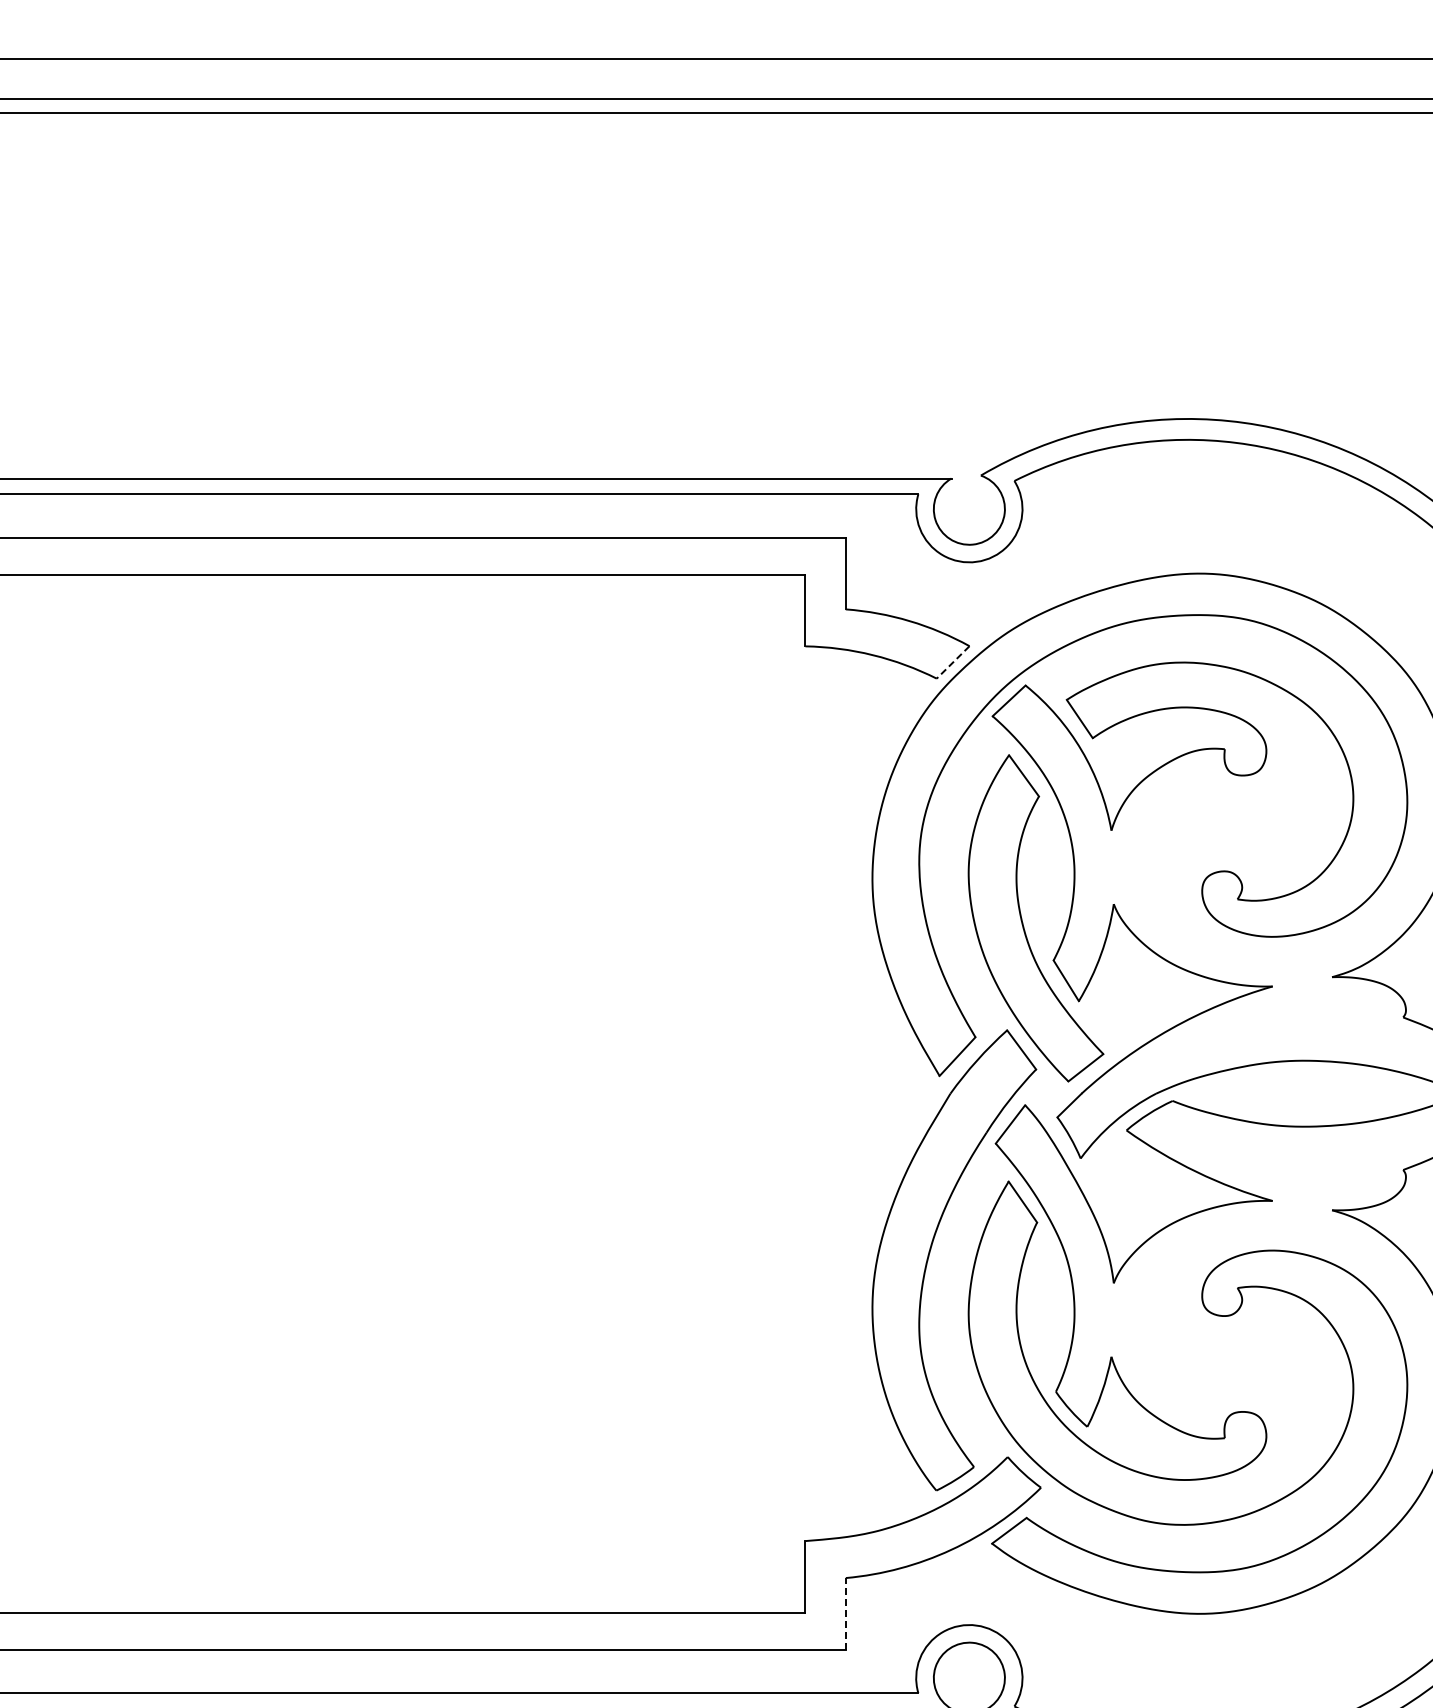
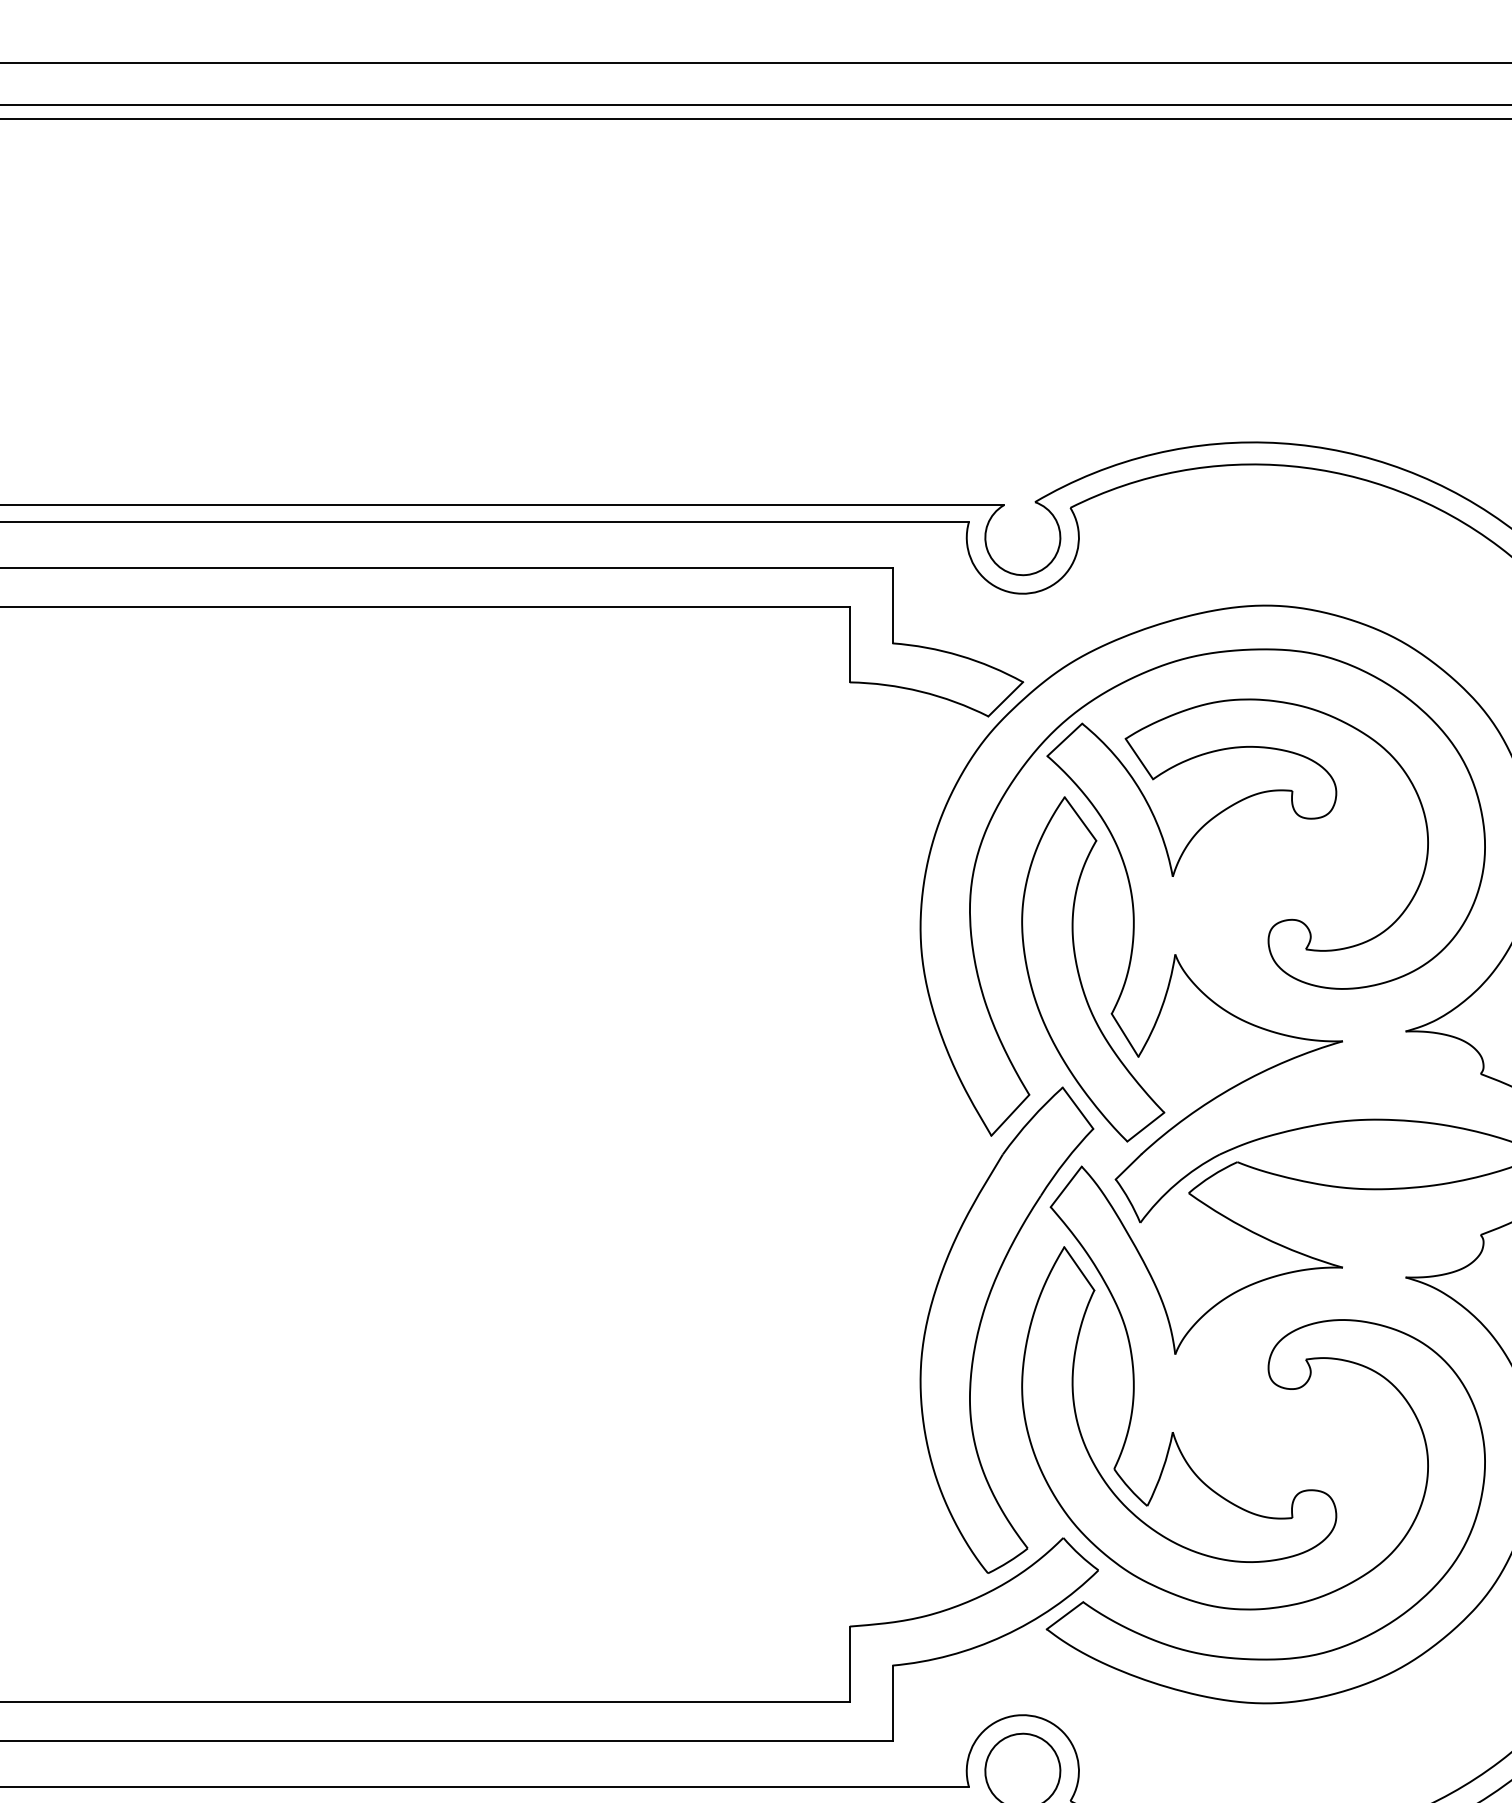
line: (952, 662) -> (1005, 699), dashed -> solid
line: (845, 1613) -> (892, 1703), dashed -> solid

